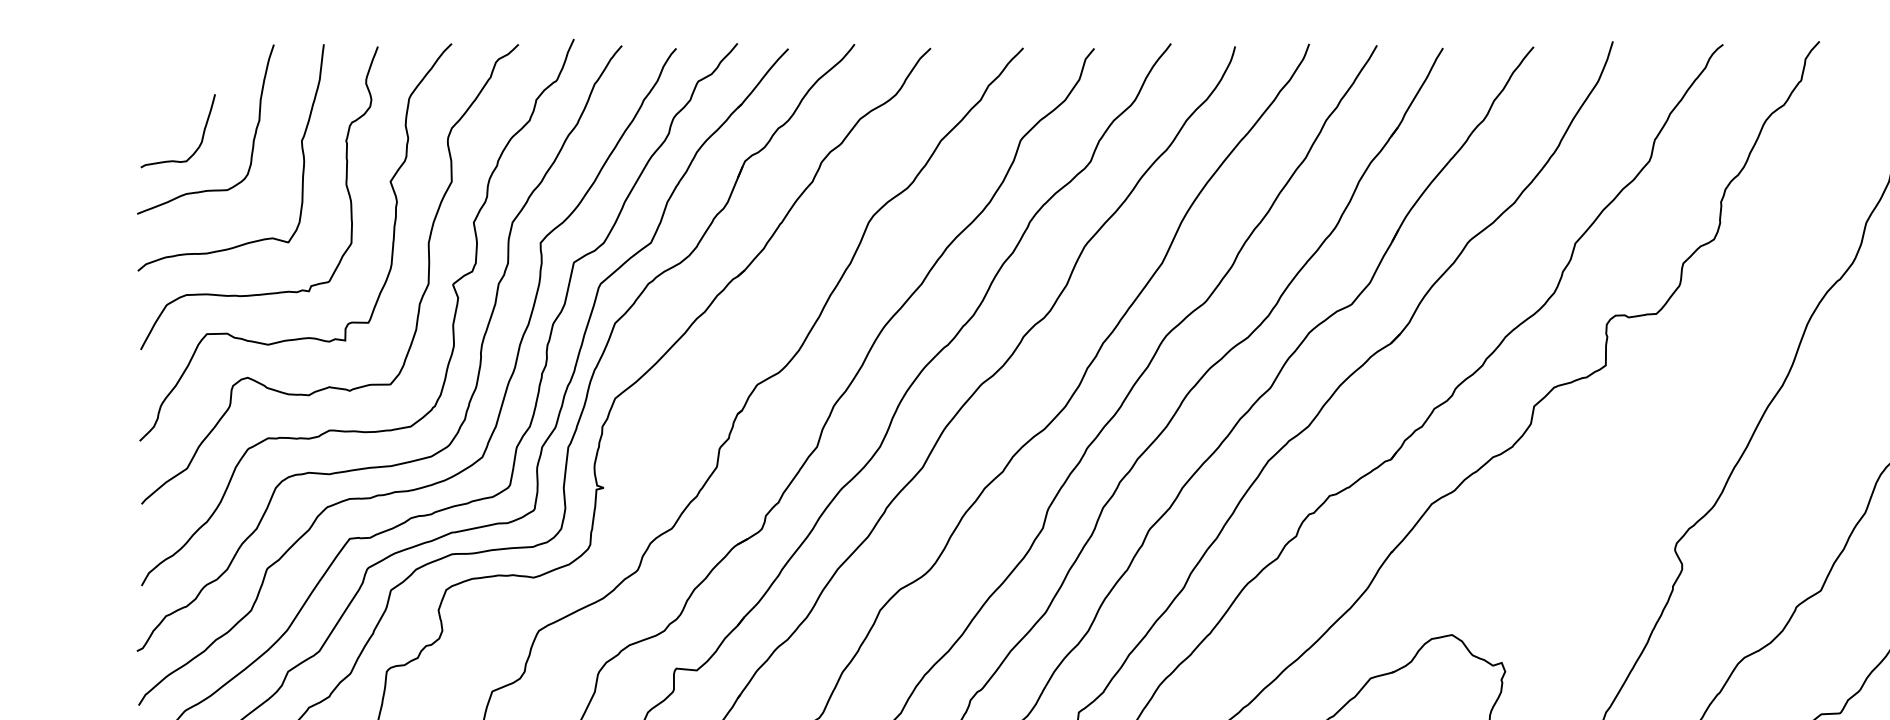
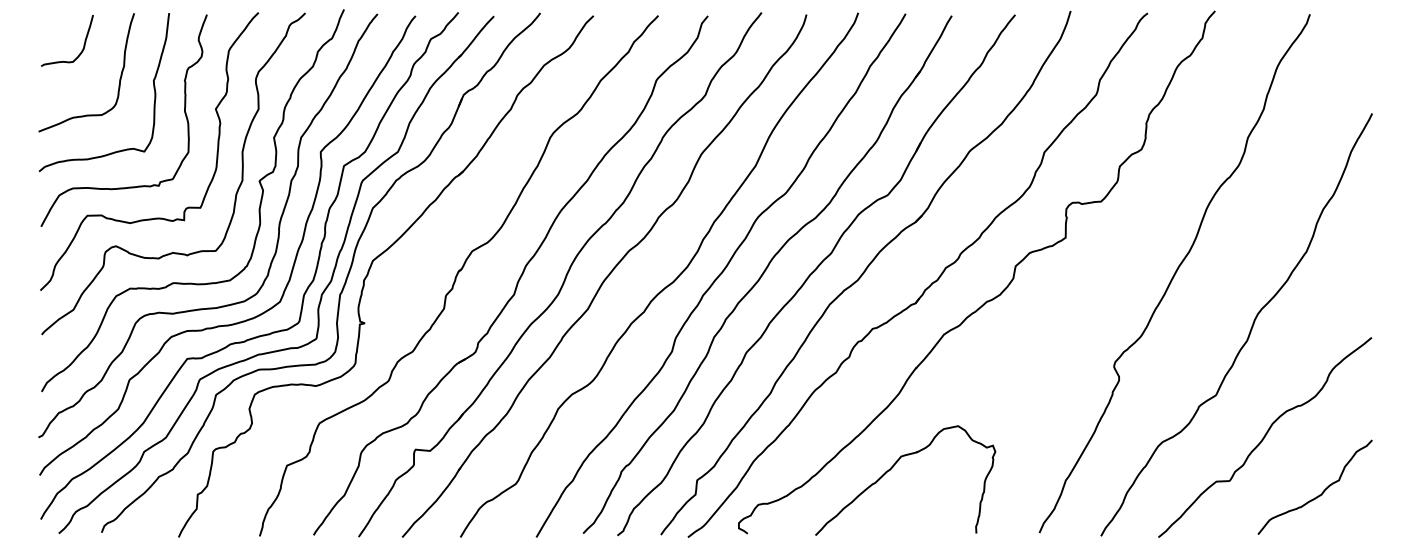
curve: (201, 136) -> (83, 44), moved

